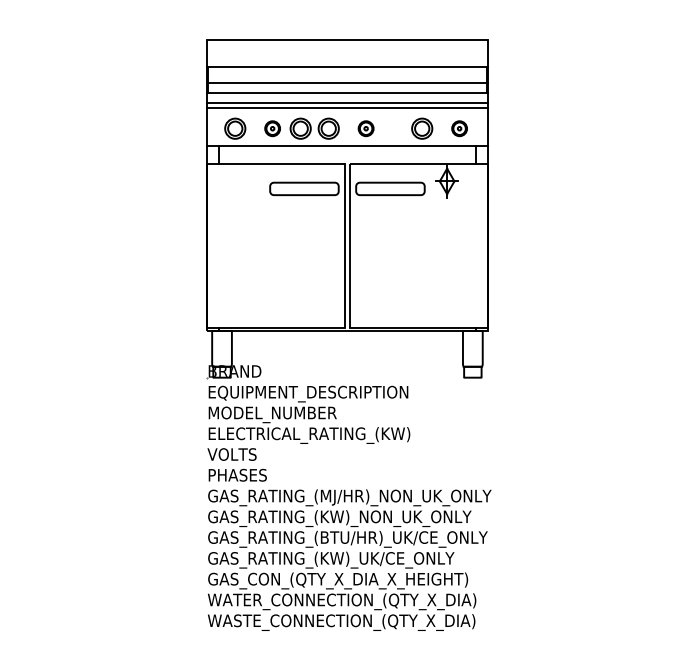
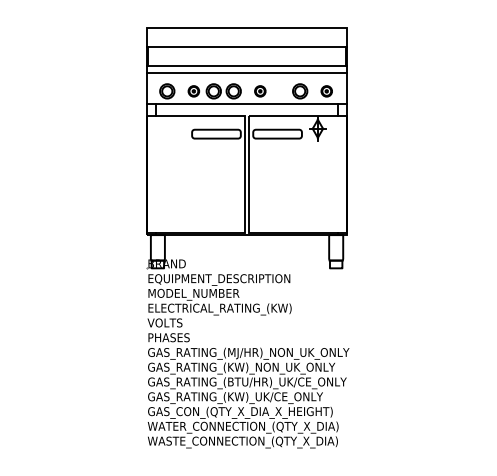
line: (346, 82) -> (246, 58), removed
line: (346, 107) -> (246, 76), removed

